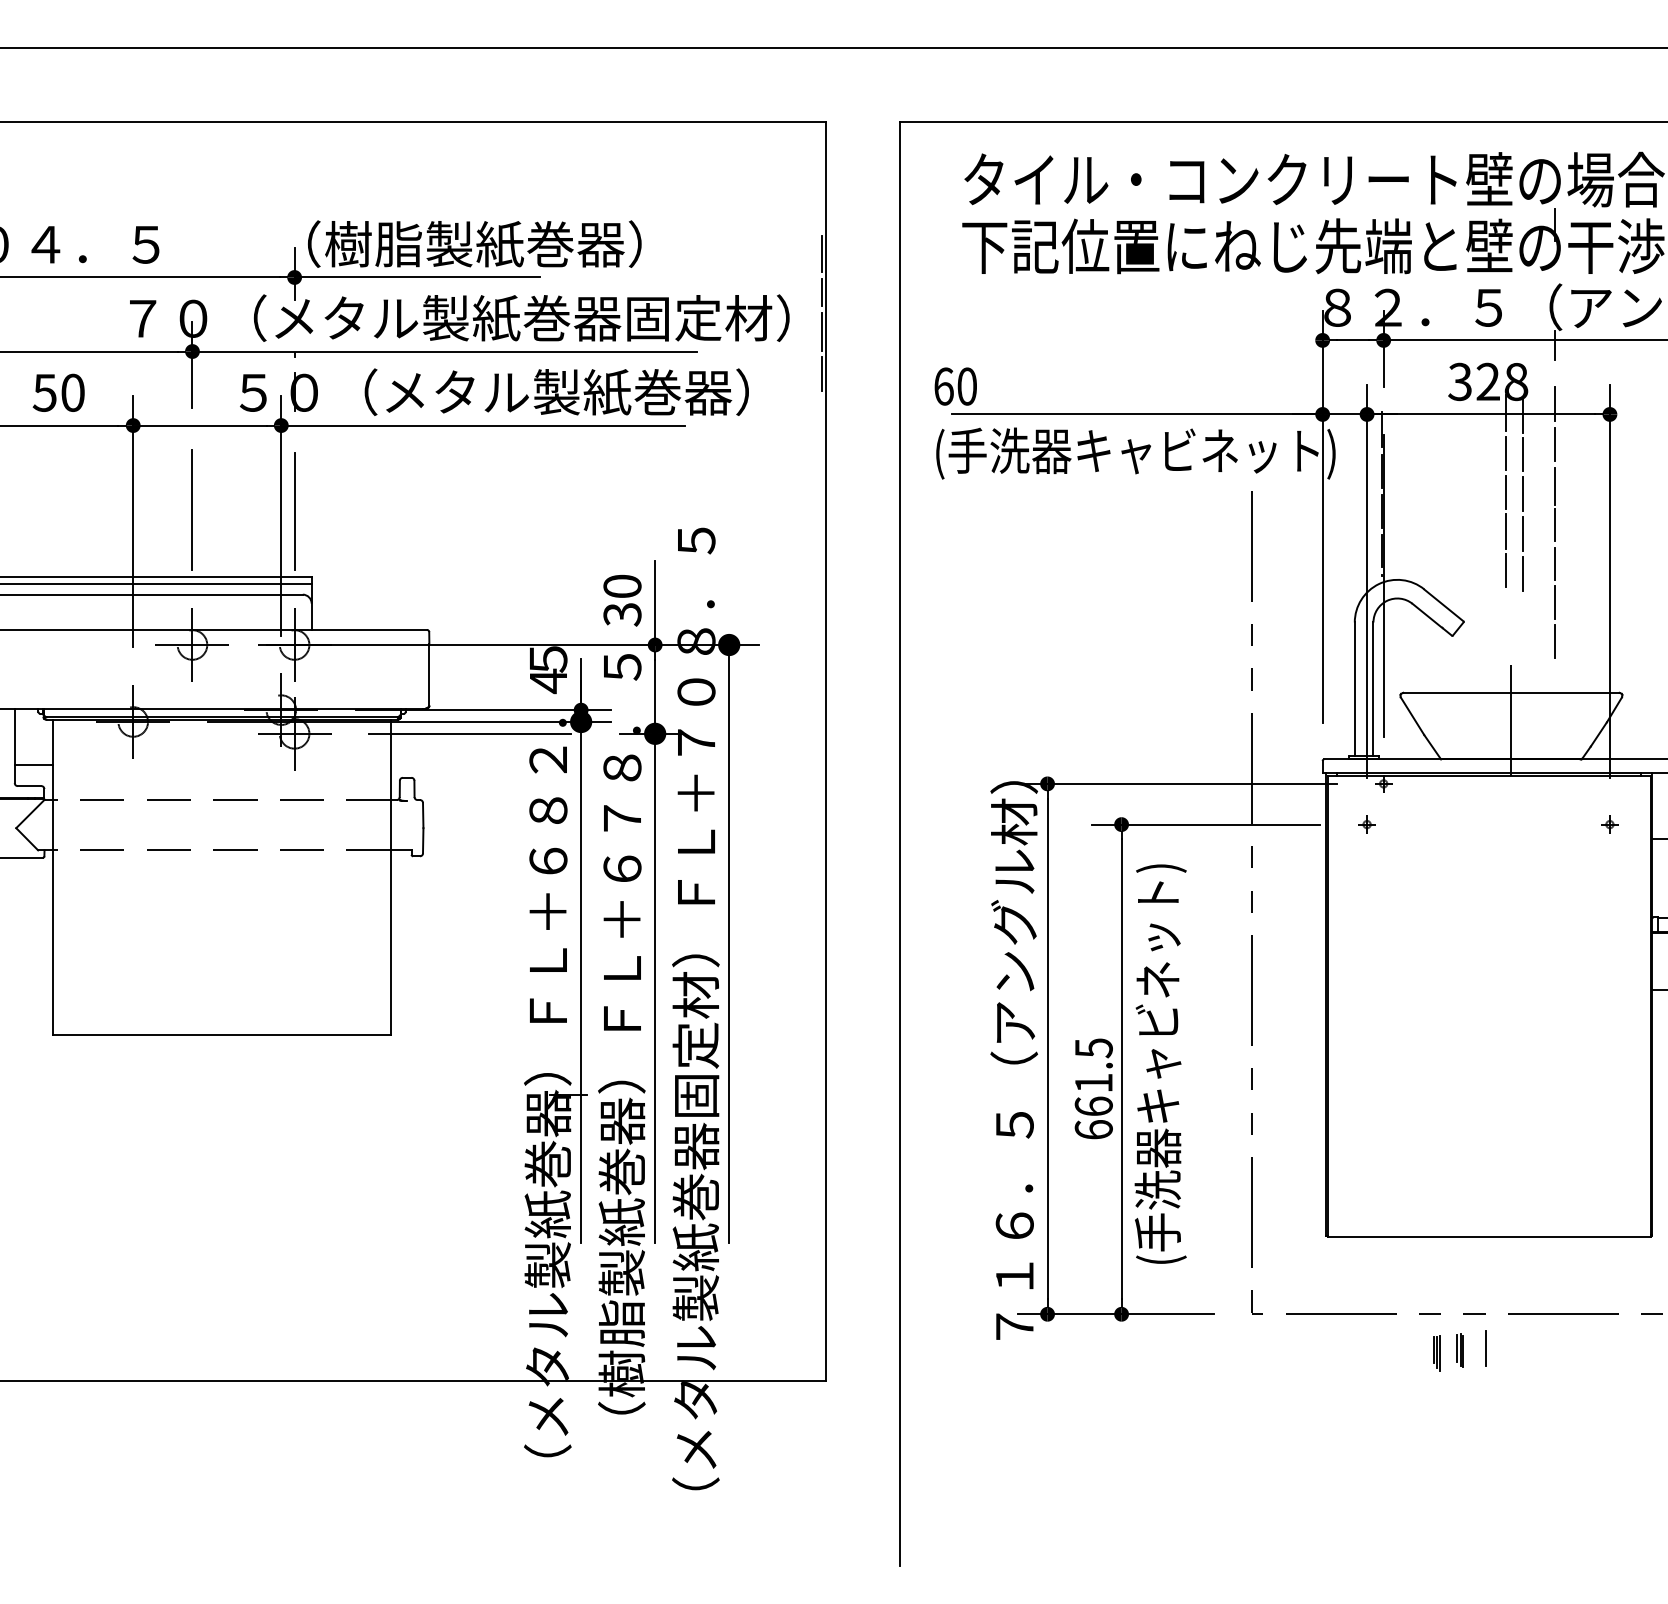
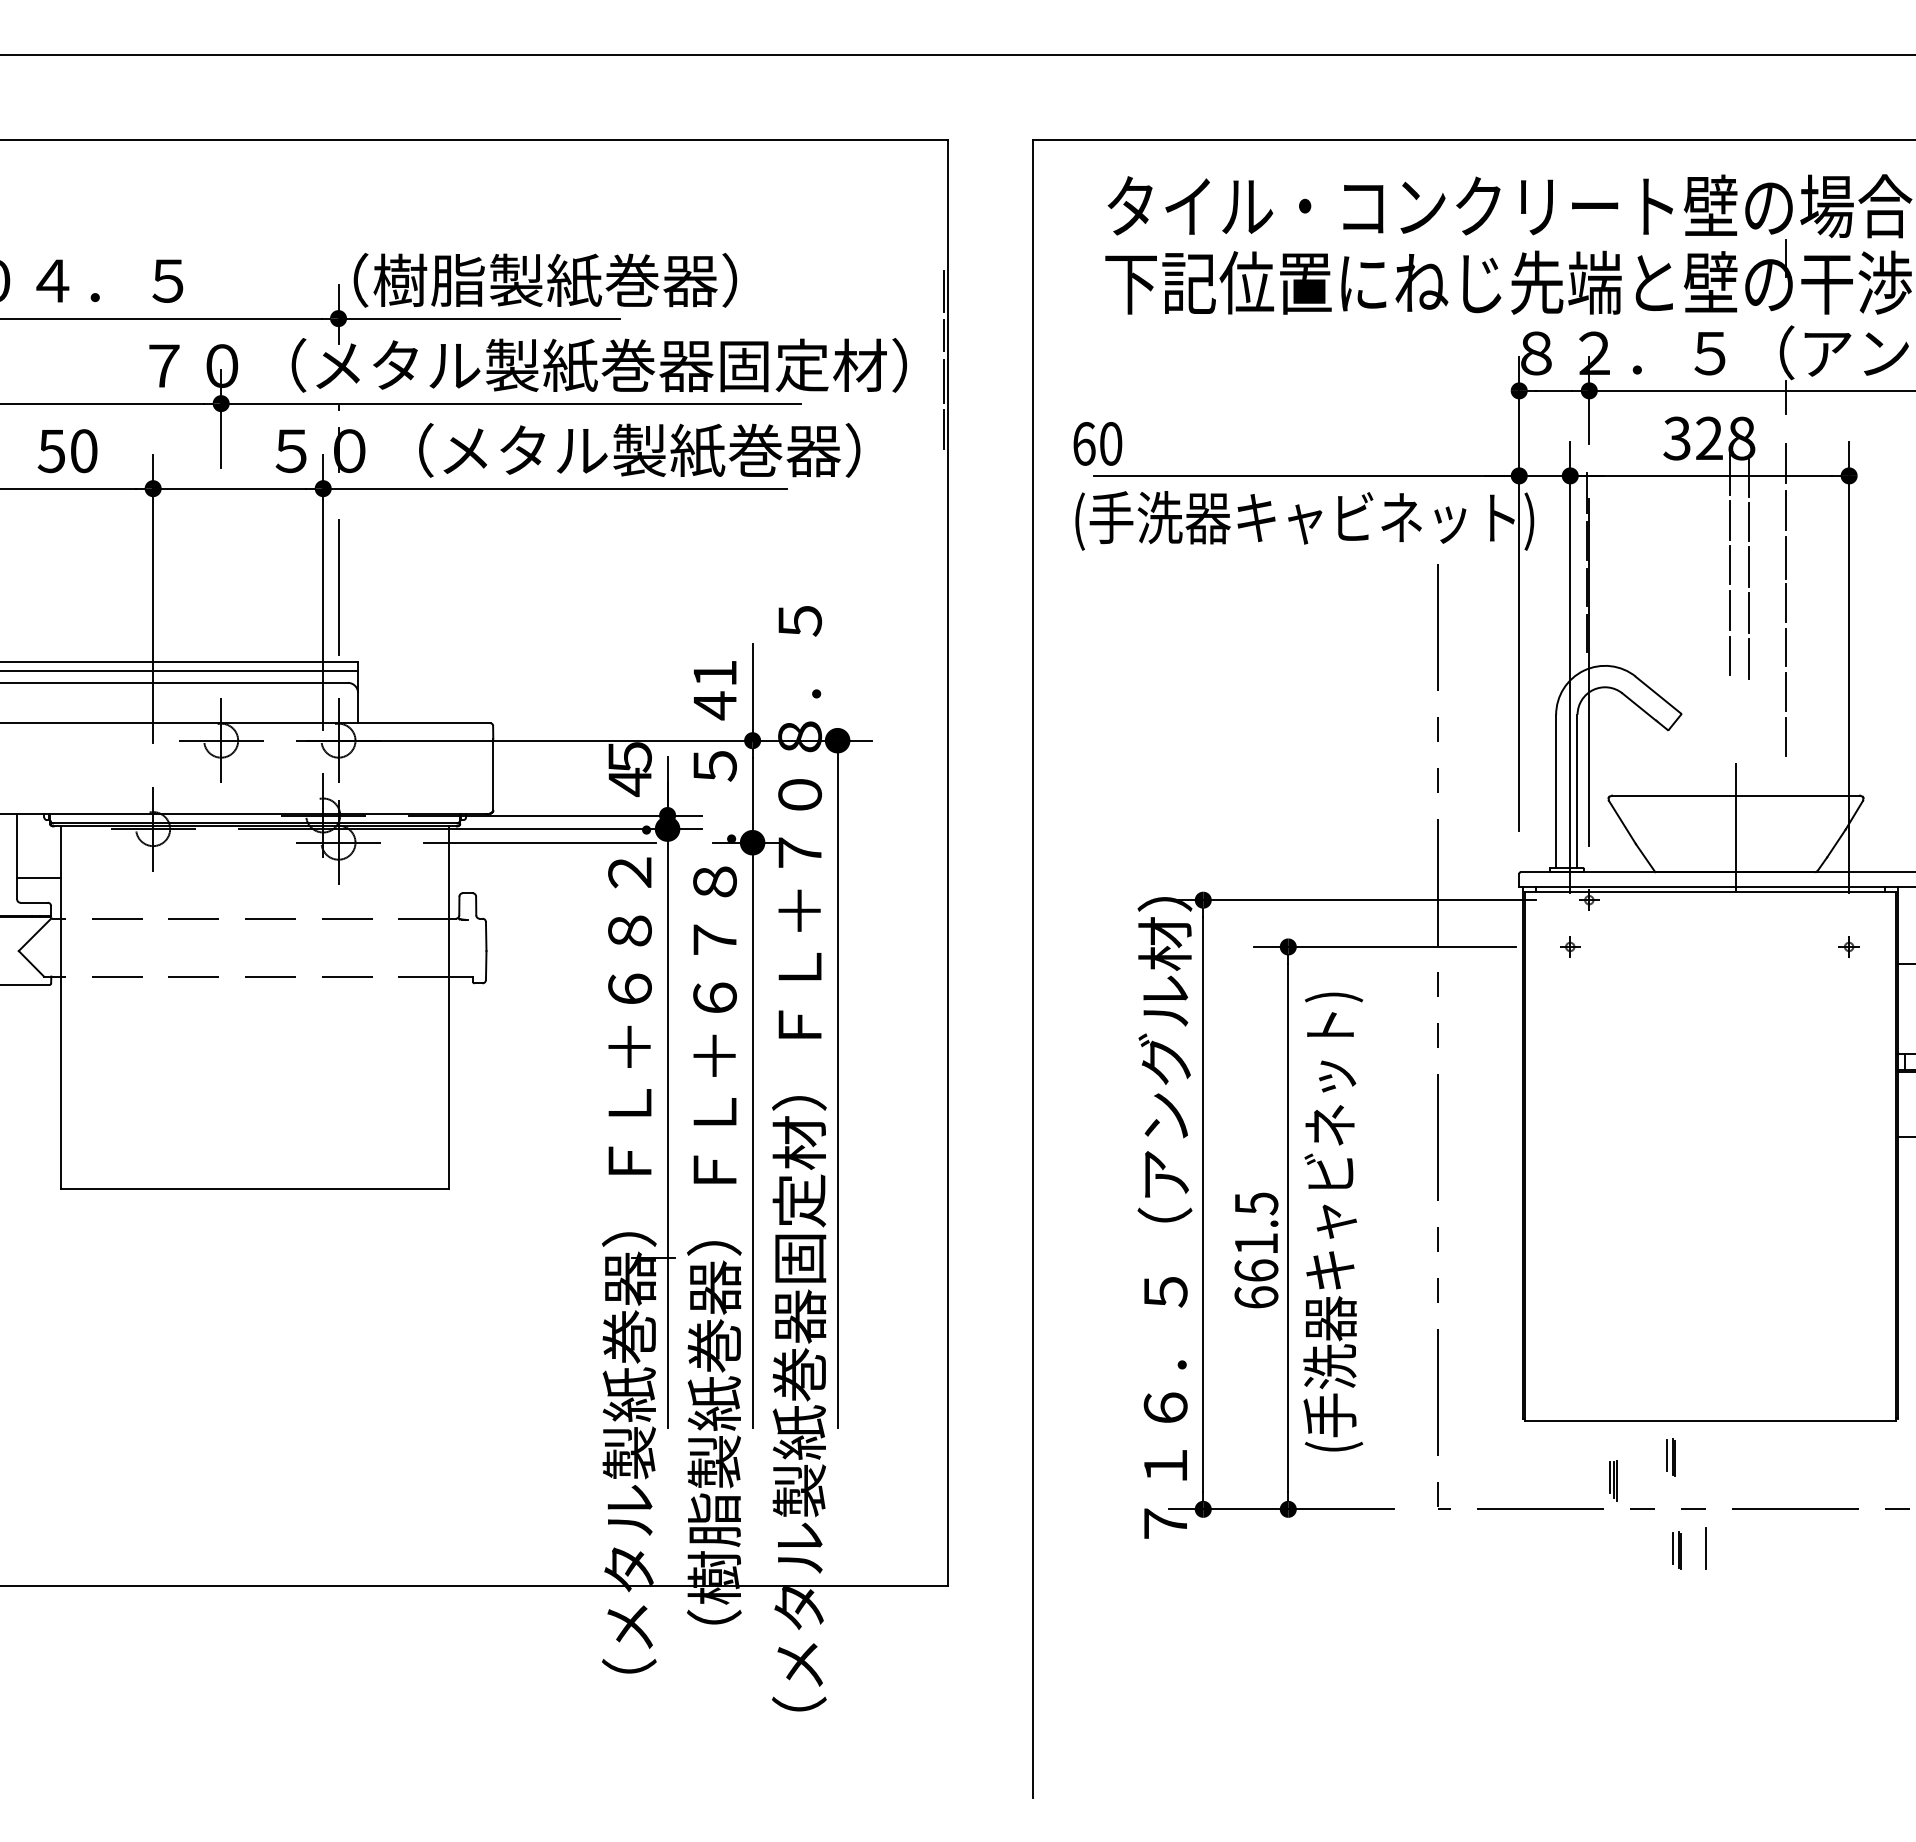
line: (192, 509) -> (221, 585), removed
text: (622, 601) -> (715, 690), 30 -> 41
part: (1454, 1269) -> (1670, 1457), added
part: (1436, 1352) -> (1613, 1480), moved

